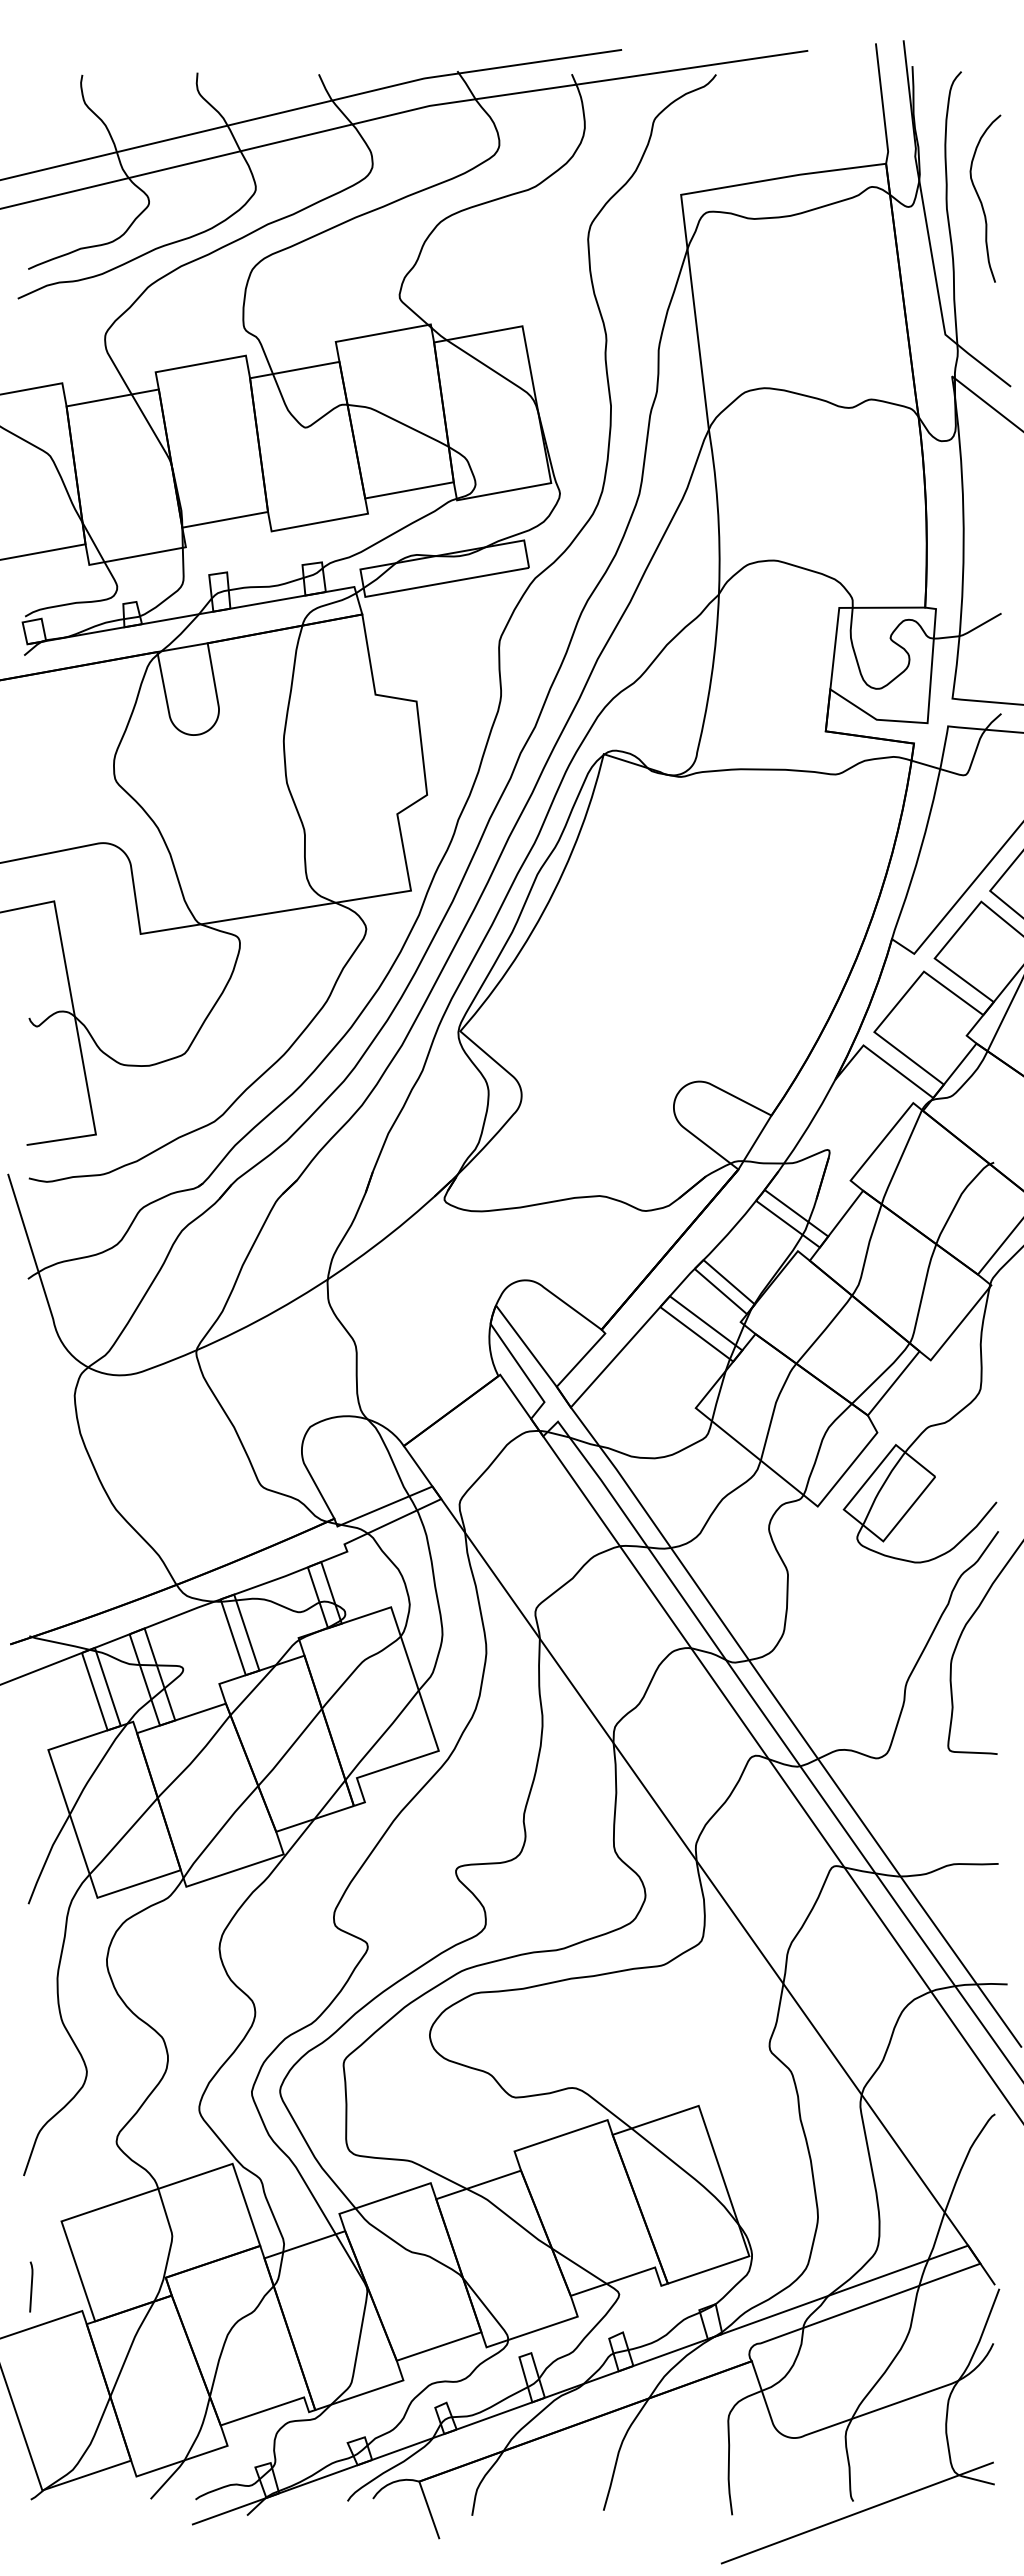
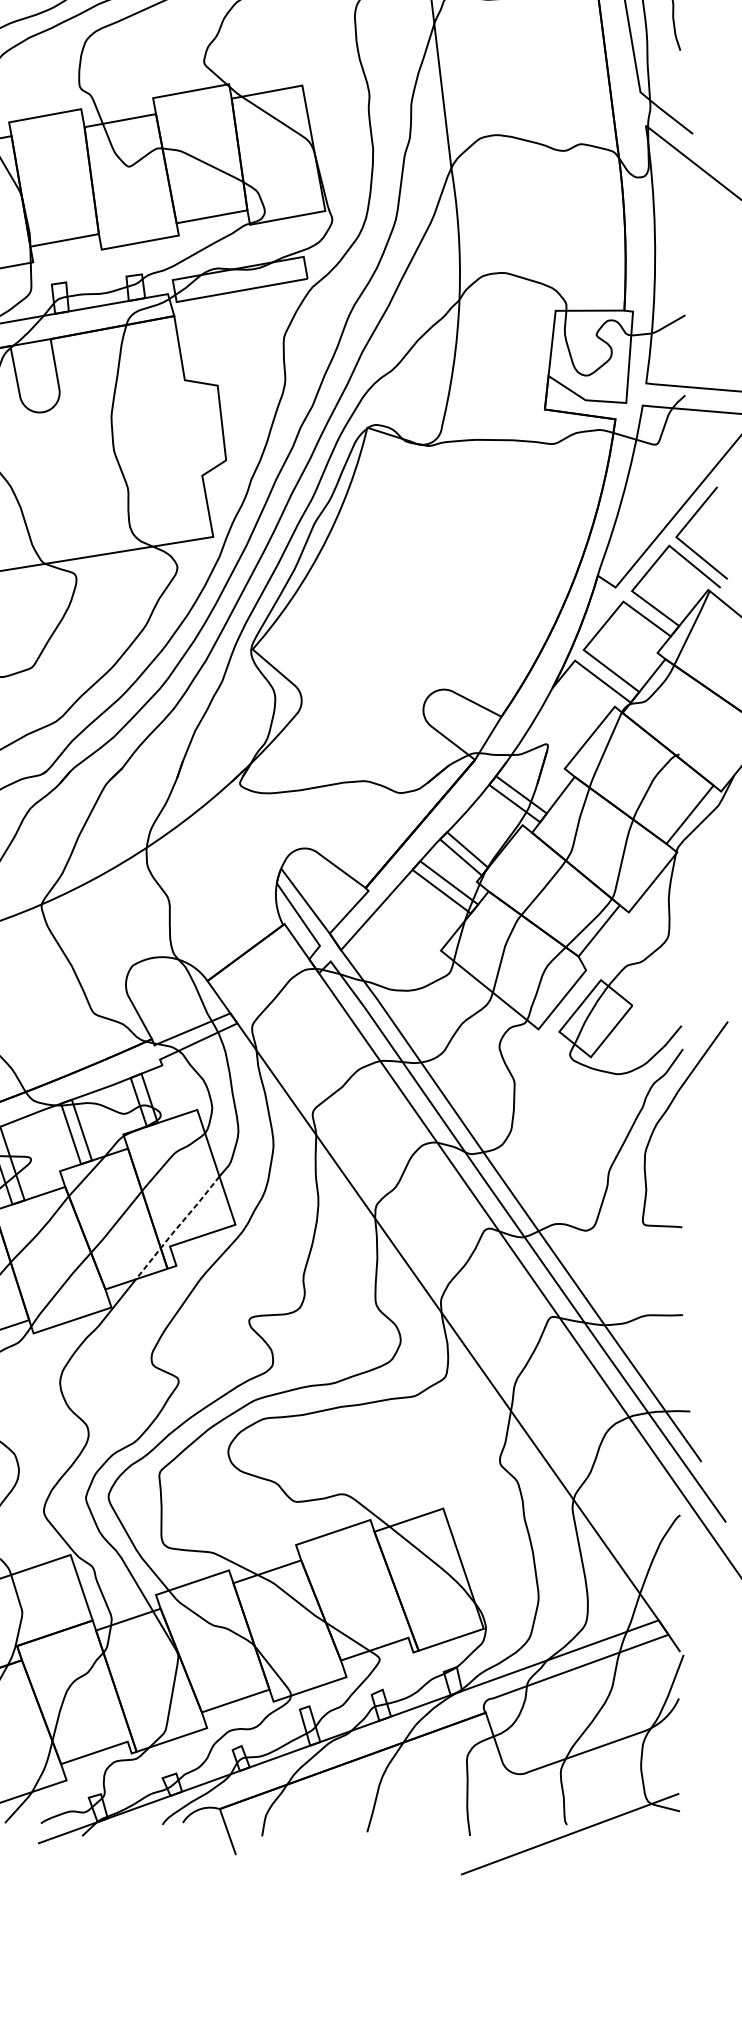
line: (365, 1755) -> (176, 1228), solid -> dashed

